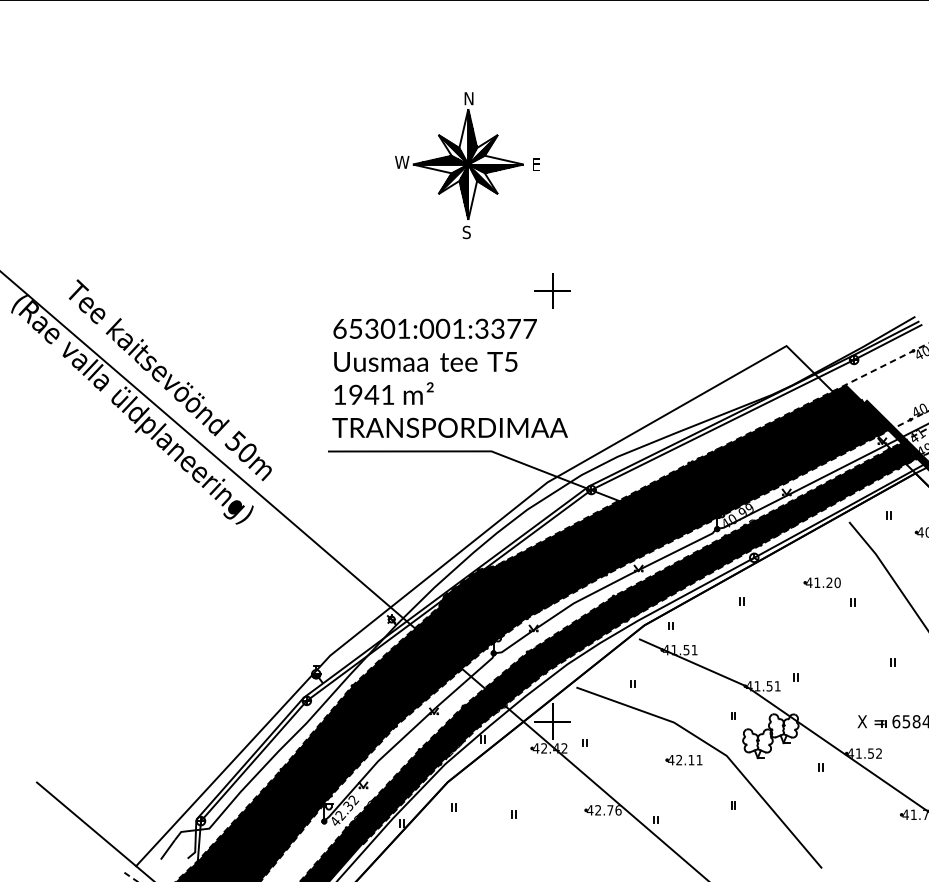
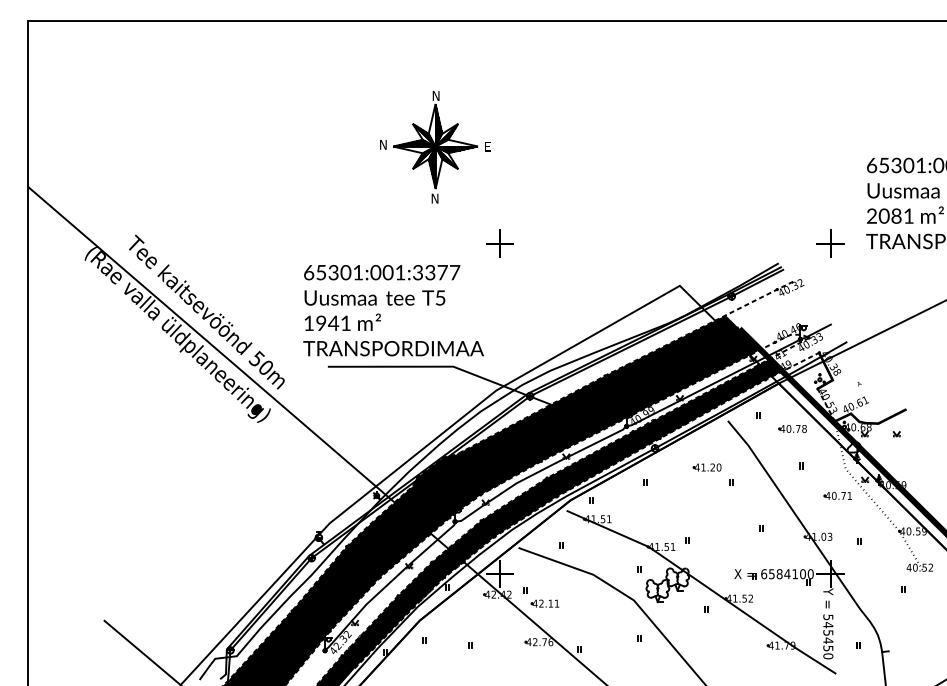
text: (401, 161) -> (384, 144), W -> N
text: (466, 232) -> (434, 198), S -> N
text: (449, 378) -> (393, 310), moved
part: (683, 759) -> (544, 603), moved

